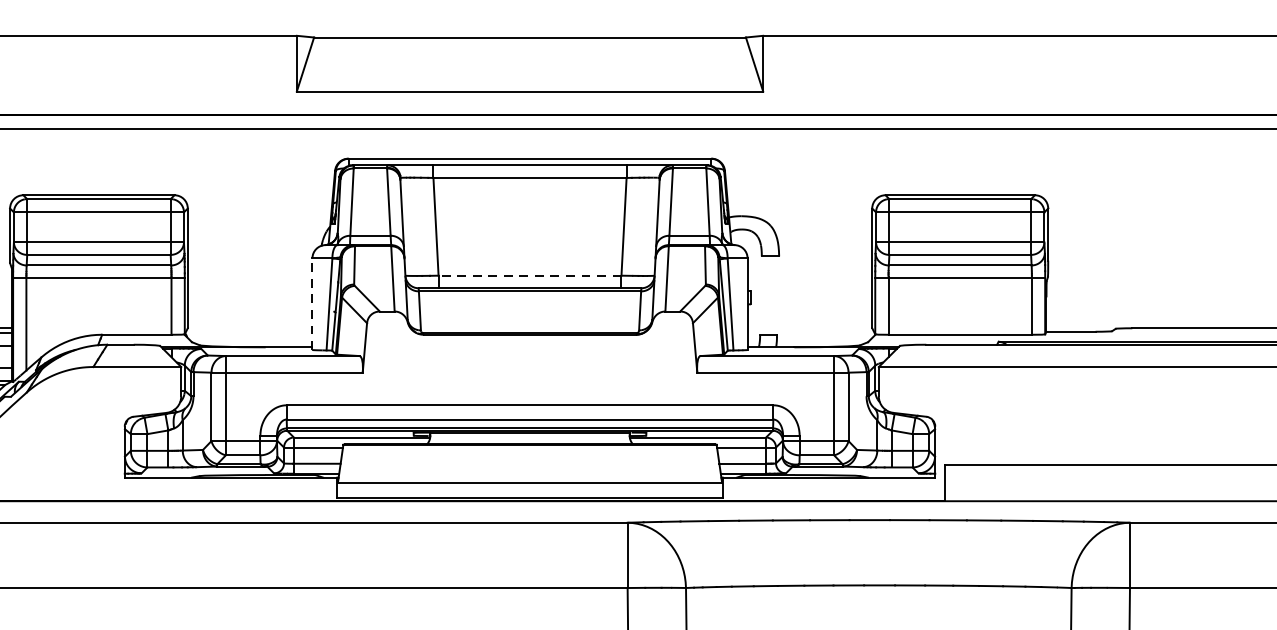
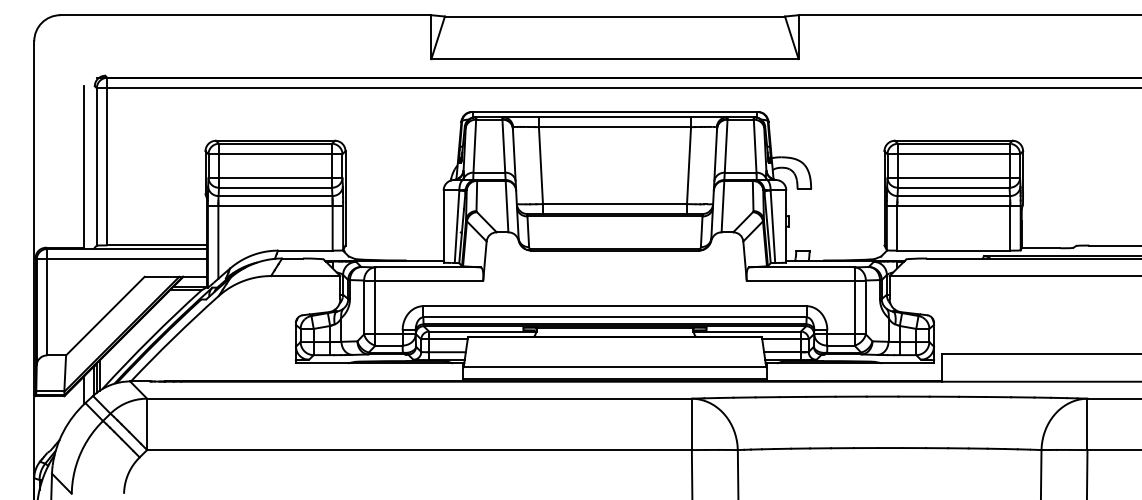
line: (529, 276) -> (614, 204), dashed -> solid
line: (312, 304) -> (443, 226), dashed -> solid

